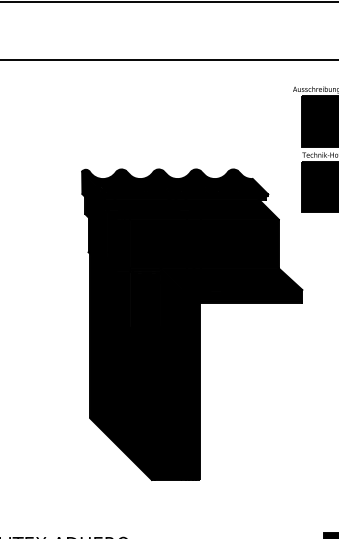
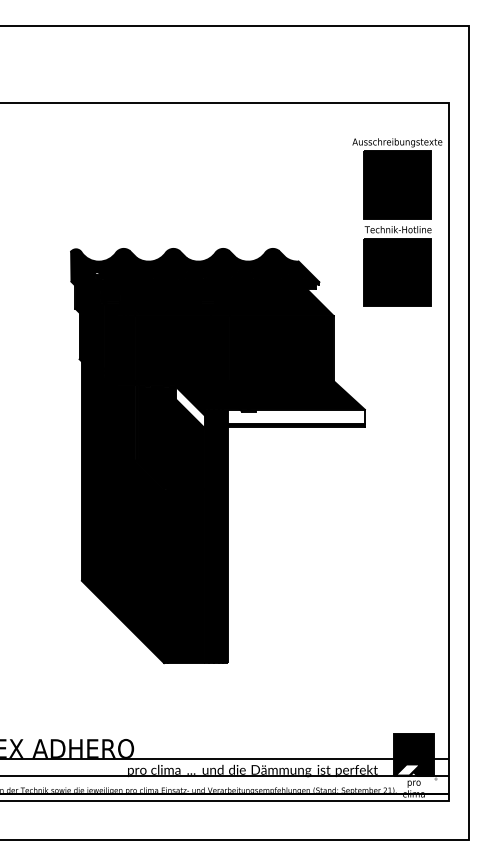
fill: (171, 288) -> (190, 407), removed
fill: (251, 295) -> (296, 416), removed

